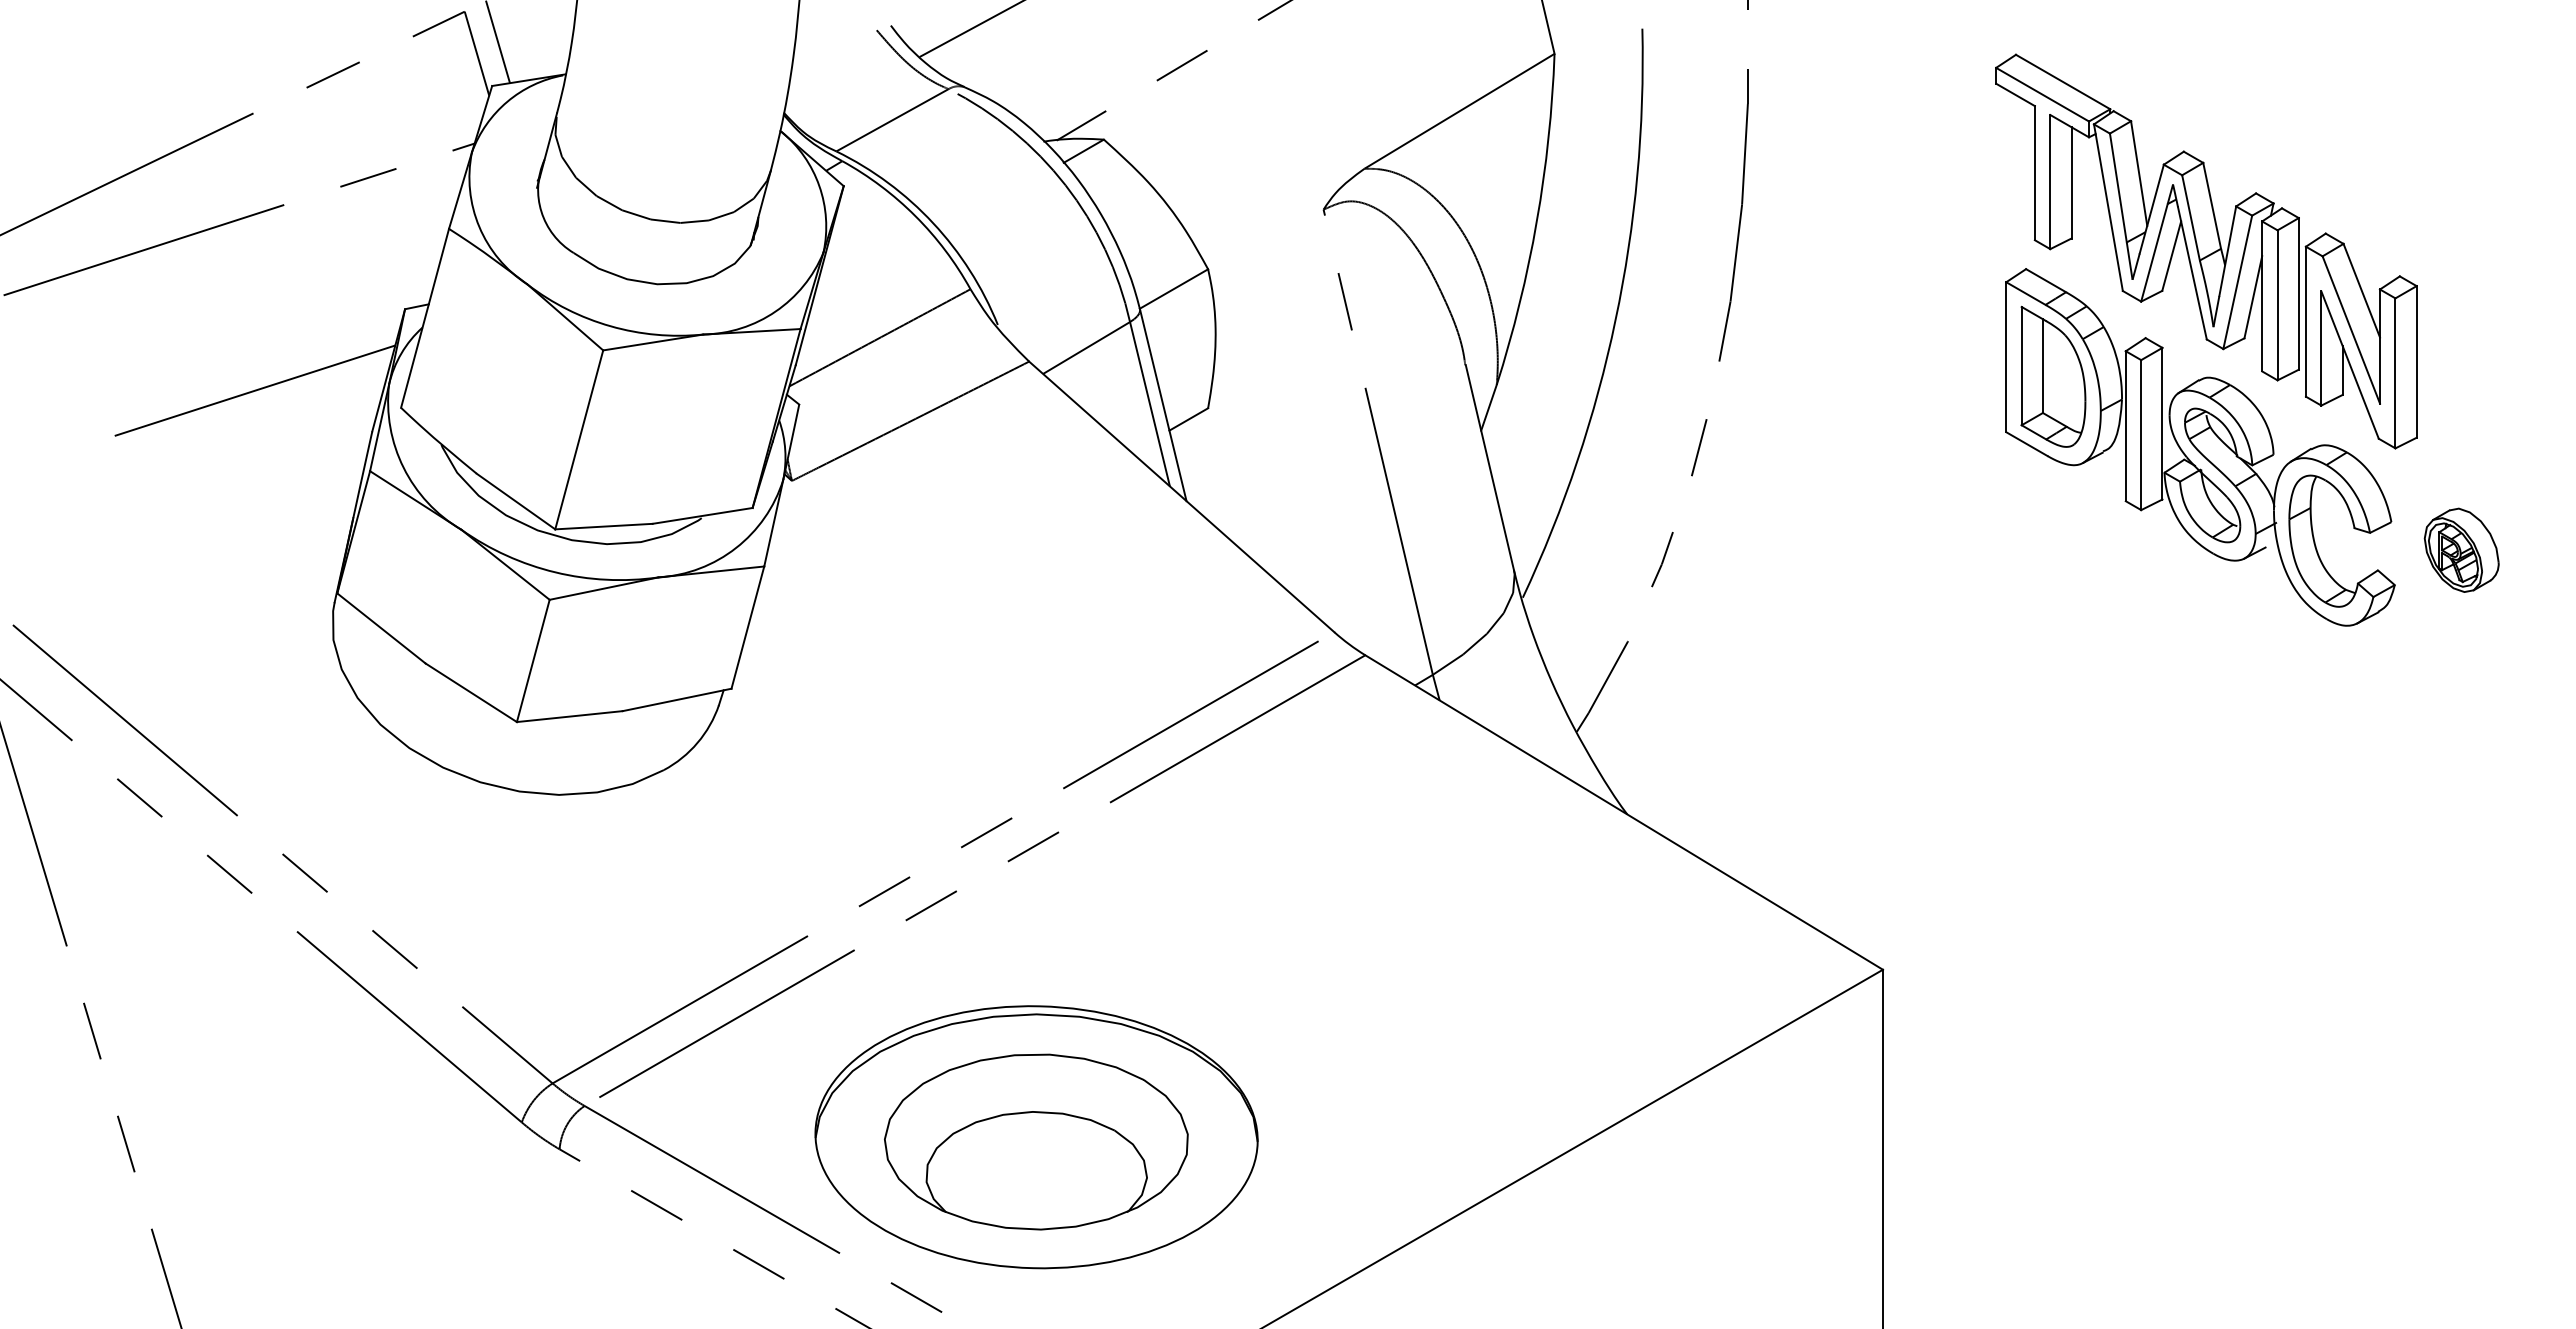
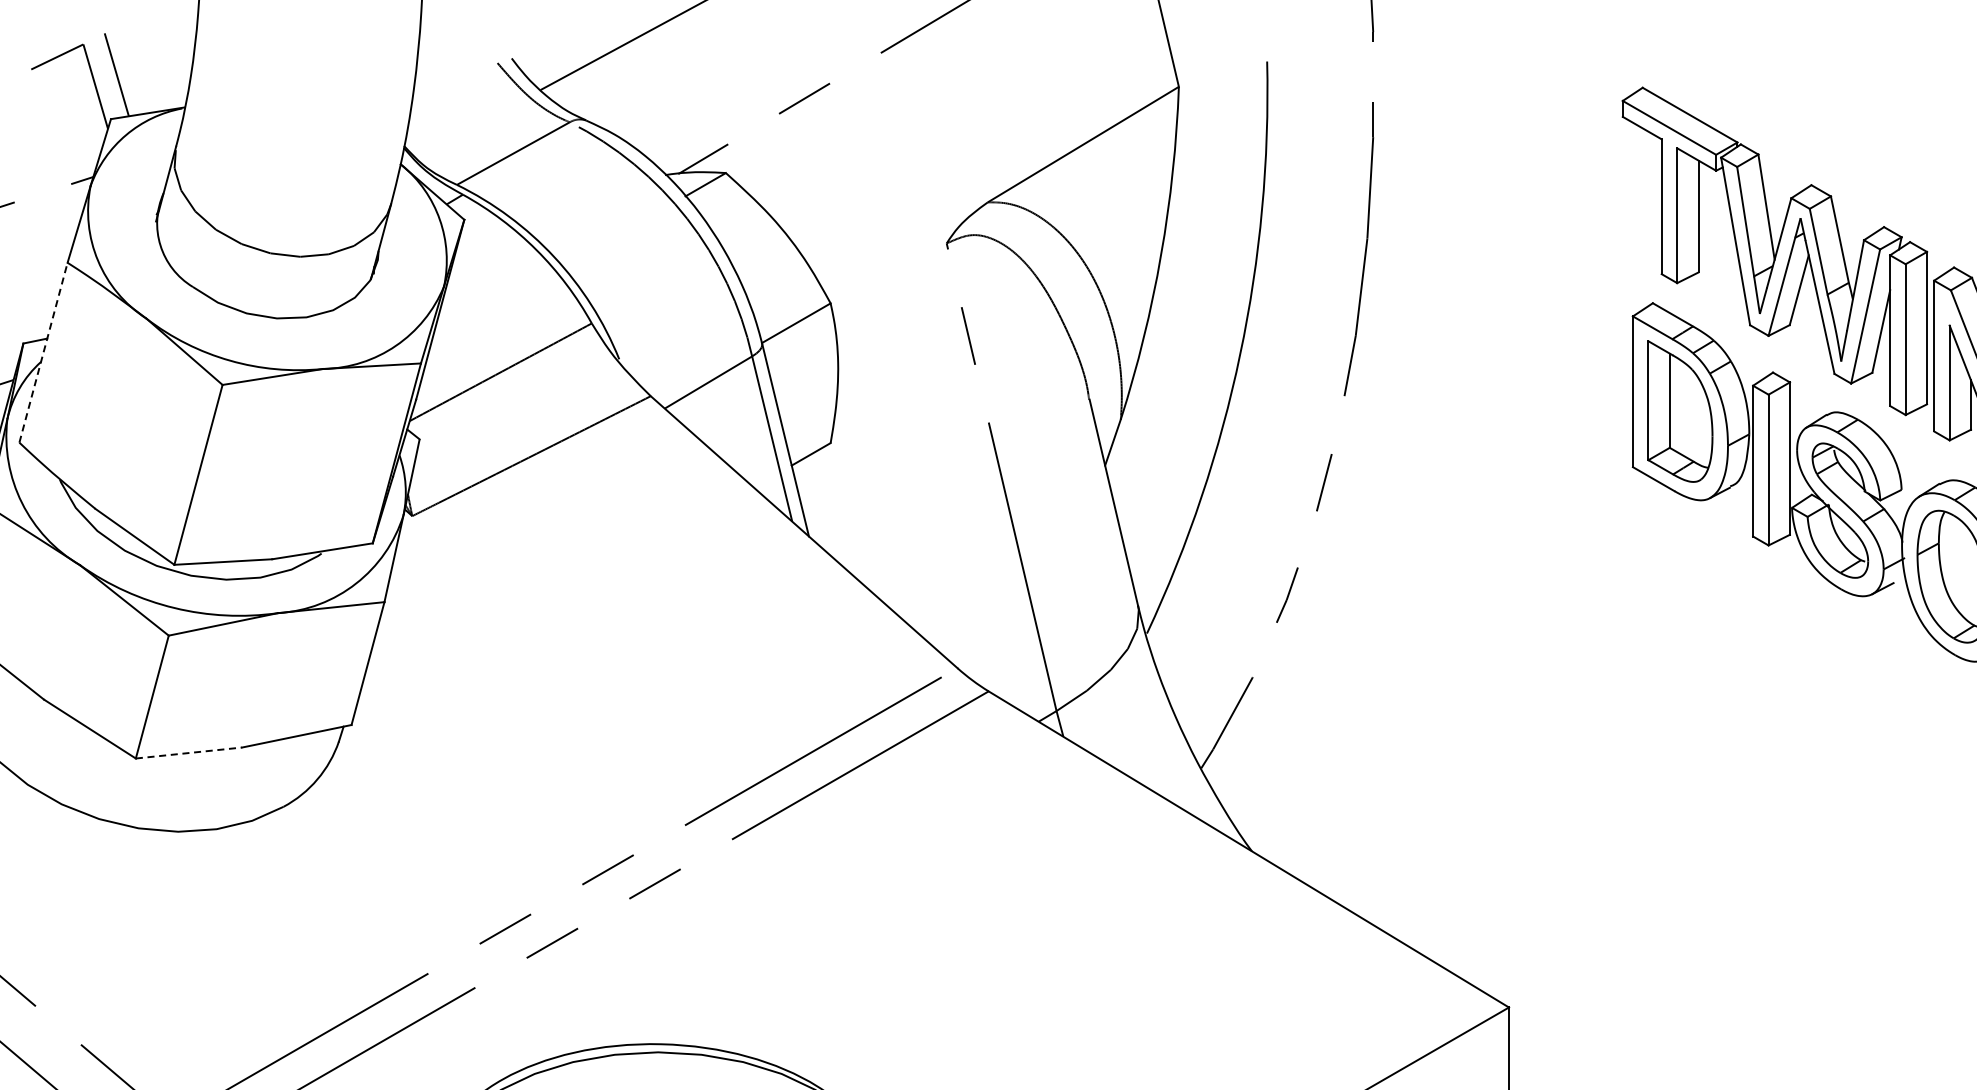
line: (425, 318) -> (43, 352), solid -> dashed
line: (570, 716) -> (189, 752), solid -> dashed

